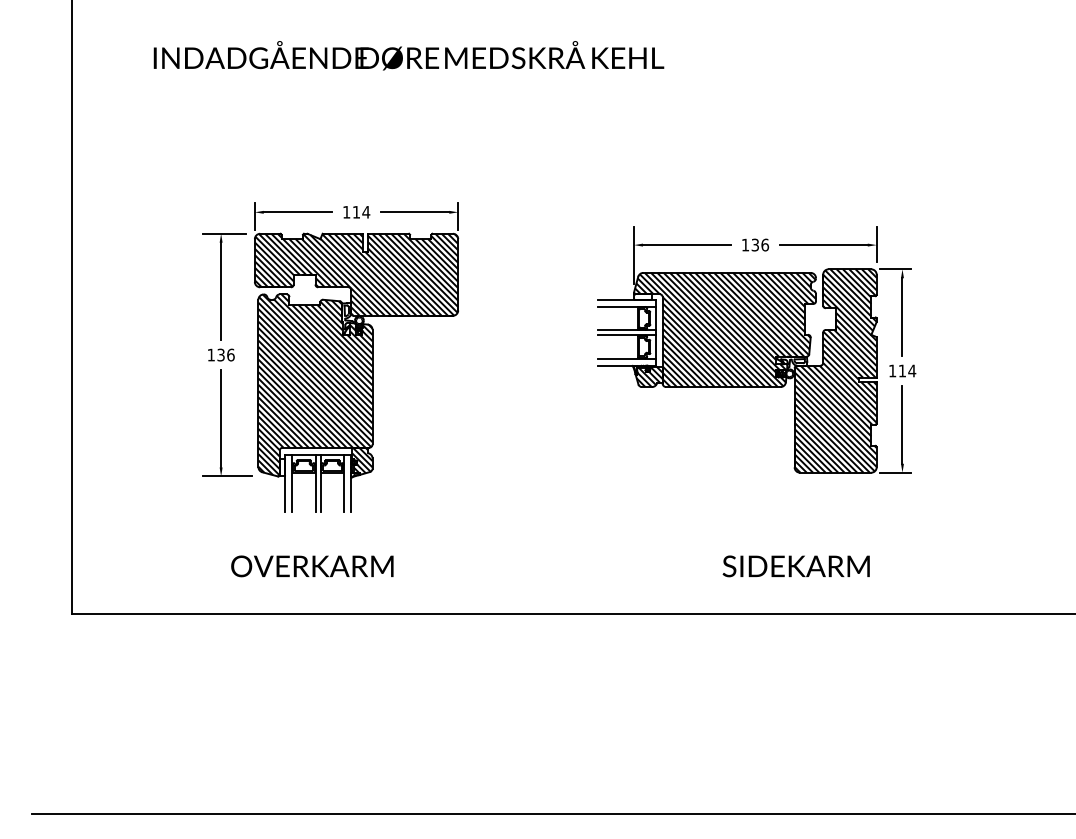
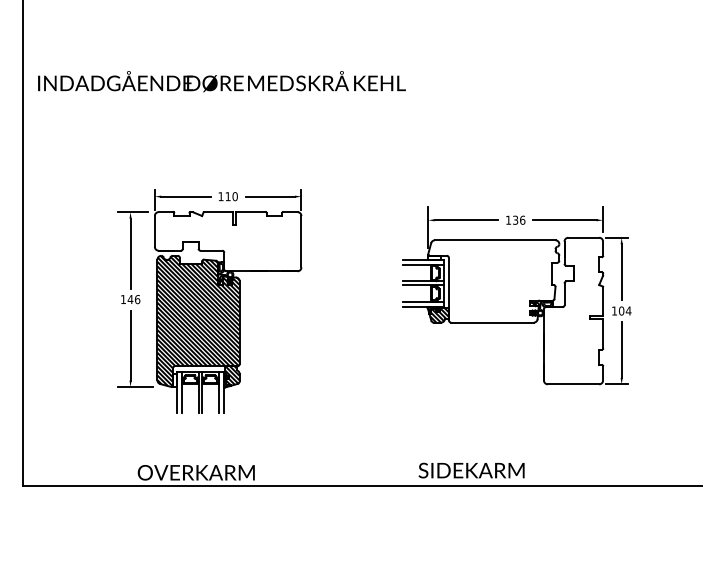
text: (408, 55) -> (221, 81), moved
text: (366, 211) -> (235, 196), 114 -> 110
hatch: (356, 274) -> (228, 241), removed
hatch: (725, 329) -> (494, 281), removed
text: (221, 354) -> (130, 299), 136 -> 146
hatch: (835, 370) -> (573, 310), removed
text: (902, 370) -> (621, 310), 114 -> 104
text: (312, 566) -> (196, 472), moved
text: (795, 566) -> (471, 470), moved

